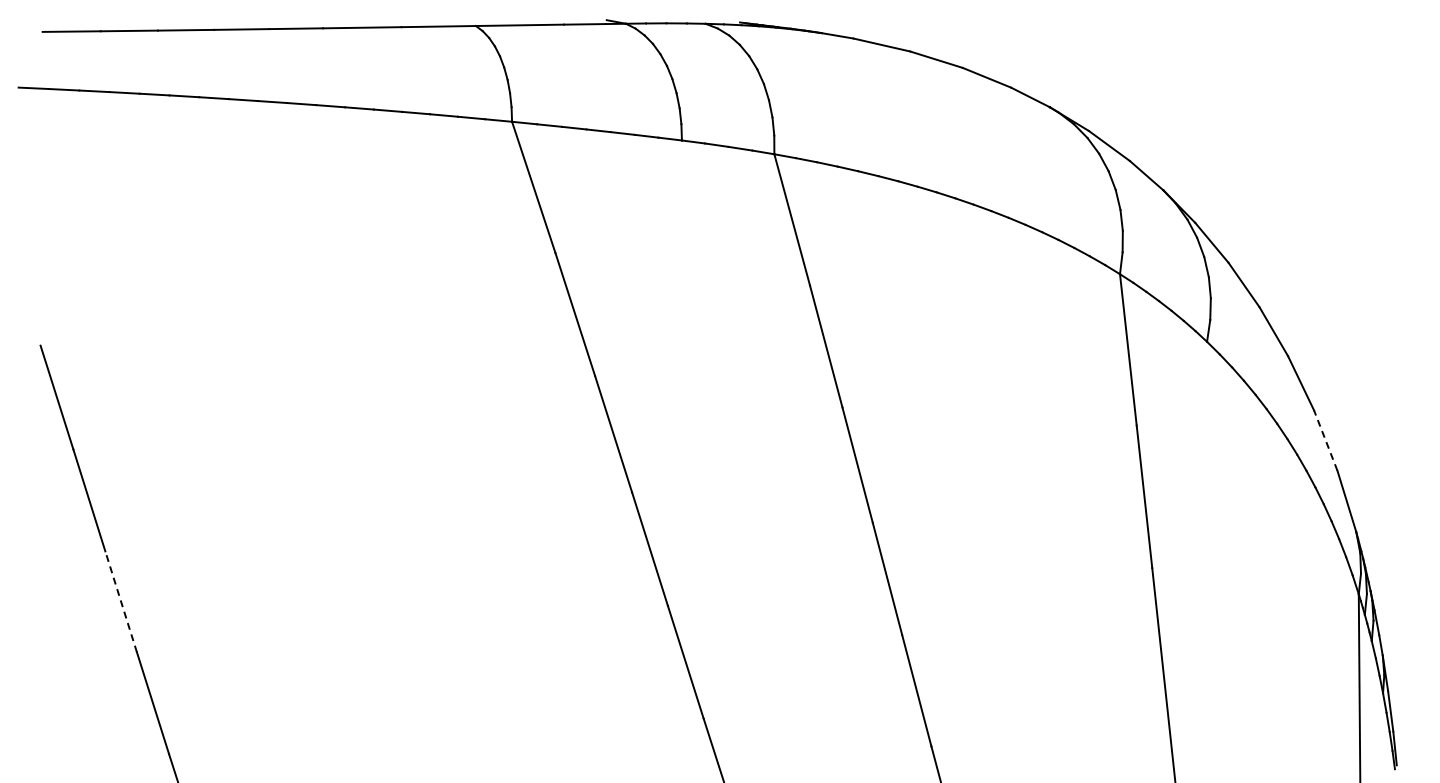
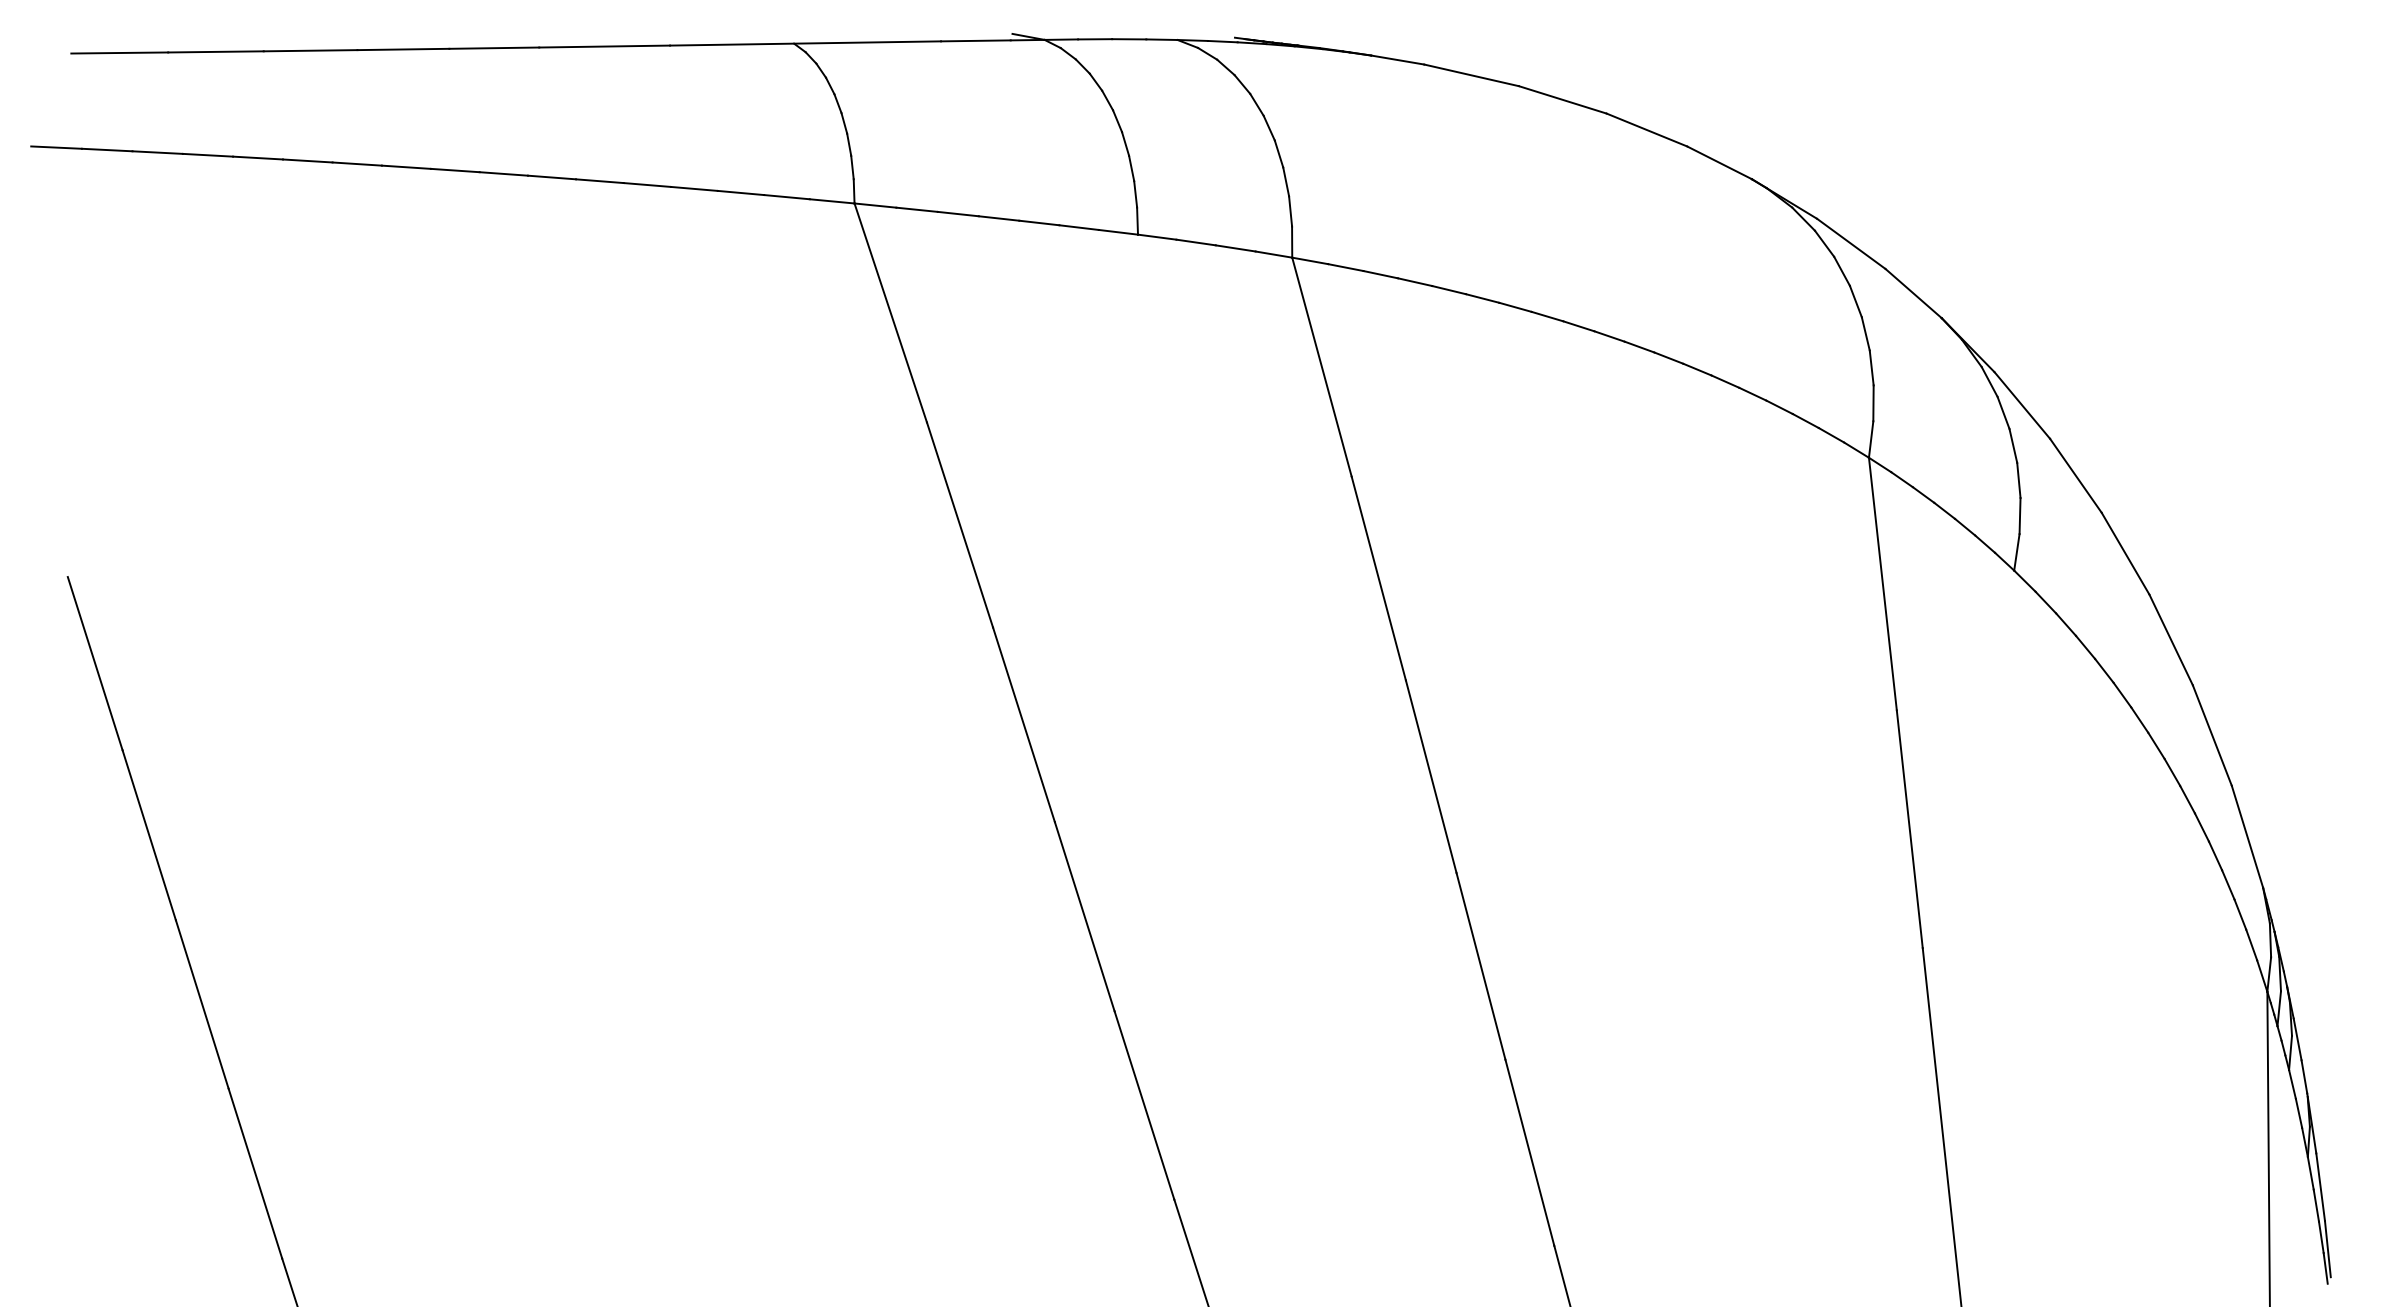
line: (1325, 440) -> (2211, 735), dashed -> solid
line: (121, 601) -> (202, 1003), dashed -> solid

